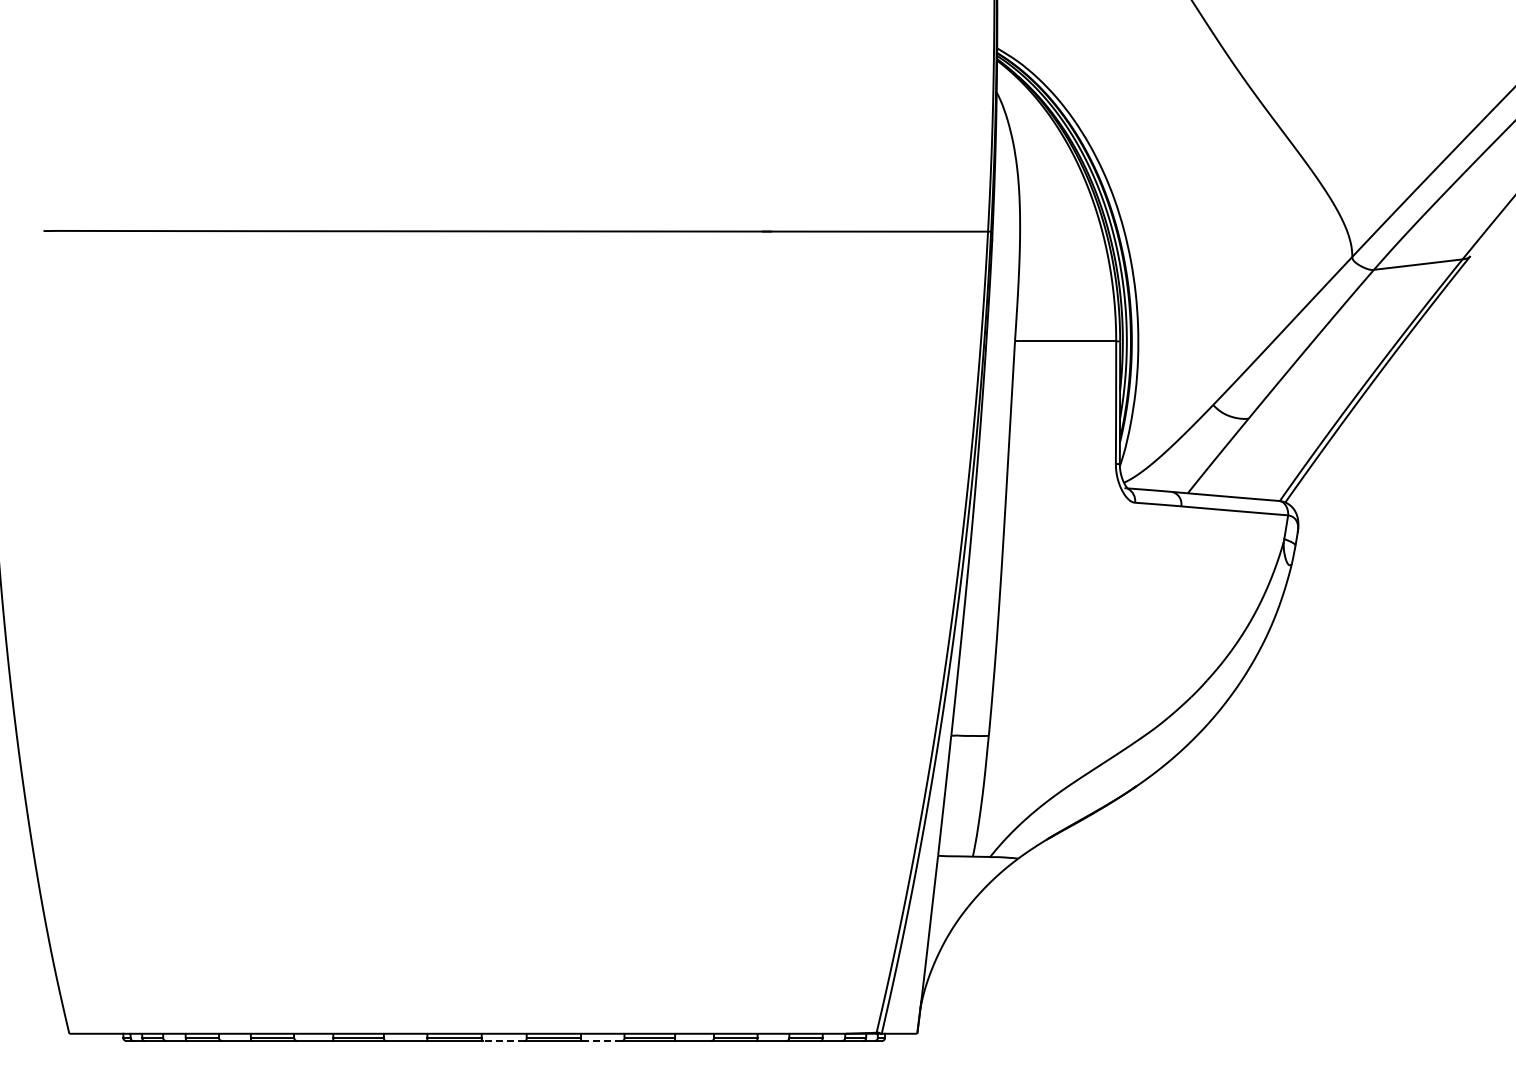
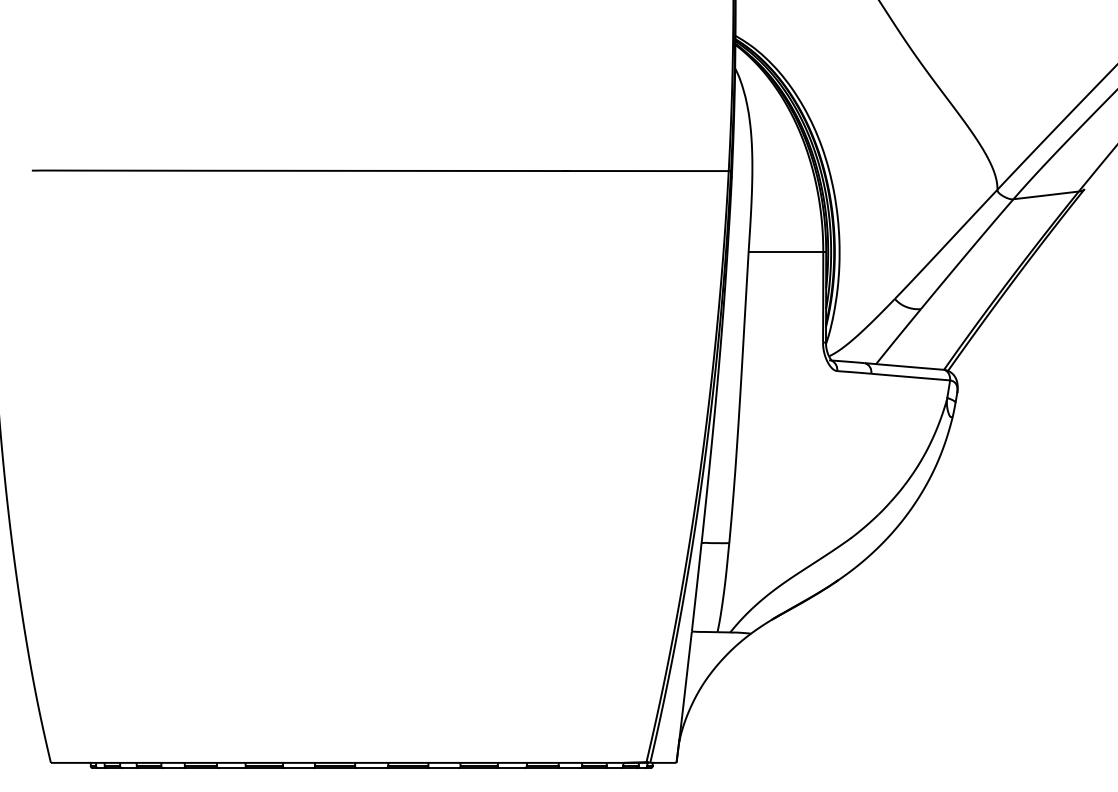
line: (504, 1040) -> (371, 767), dashed -> solid
line: (601, 1040) -> (443, 767), dashed -> solid

